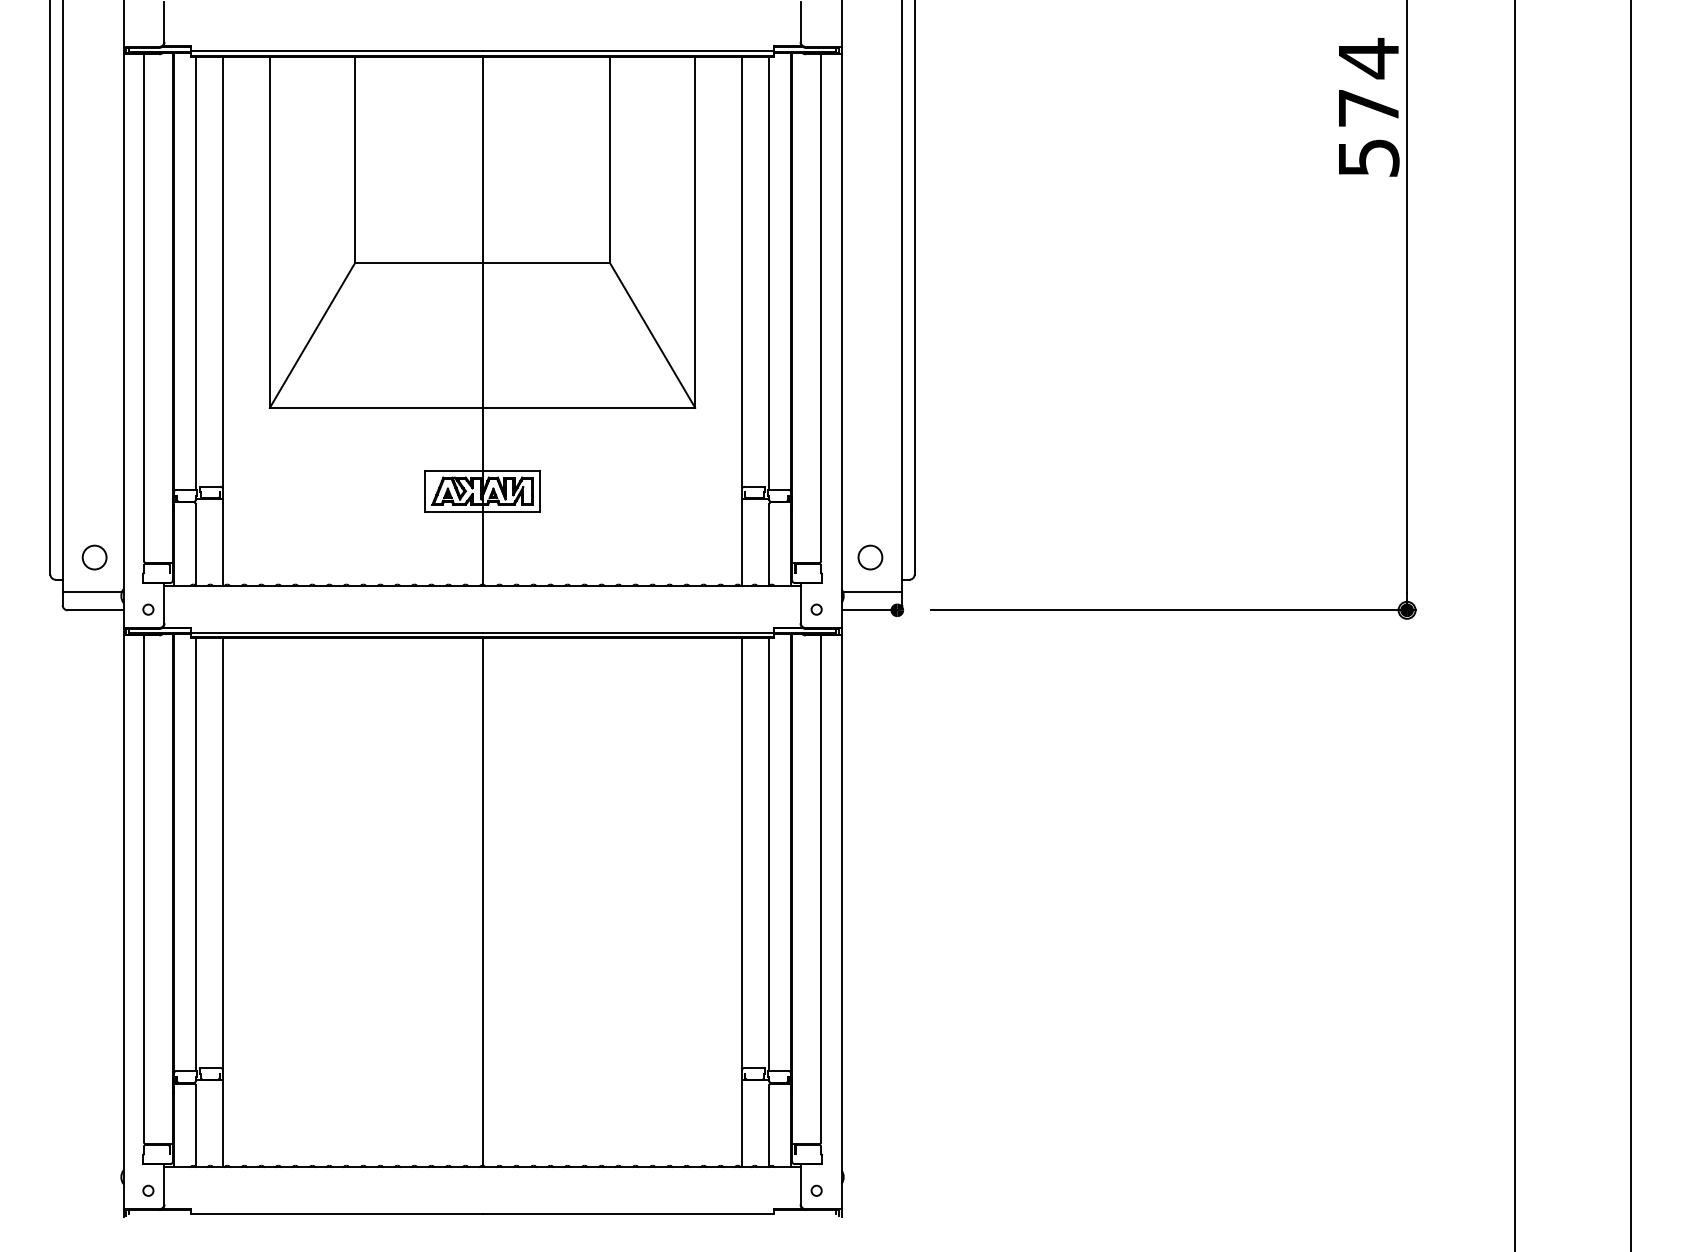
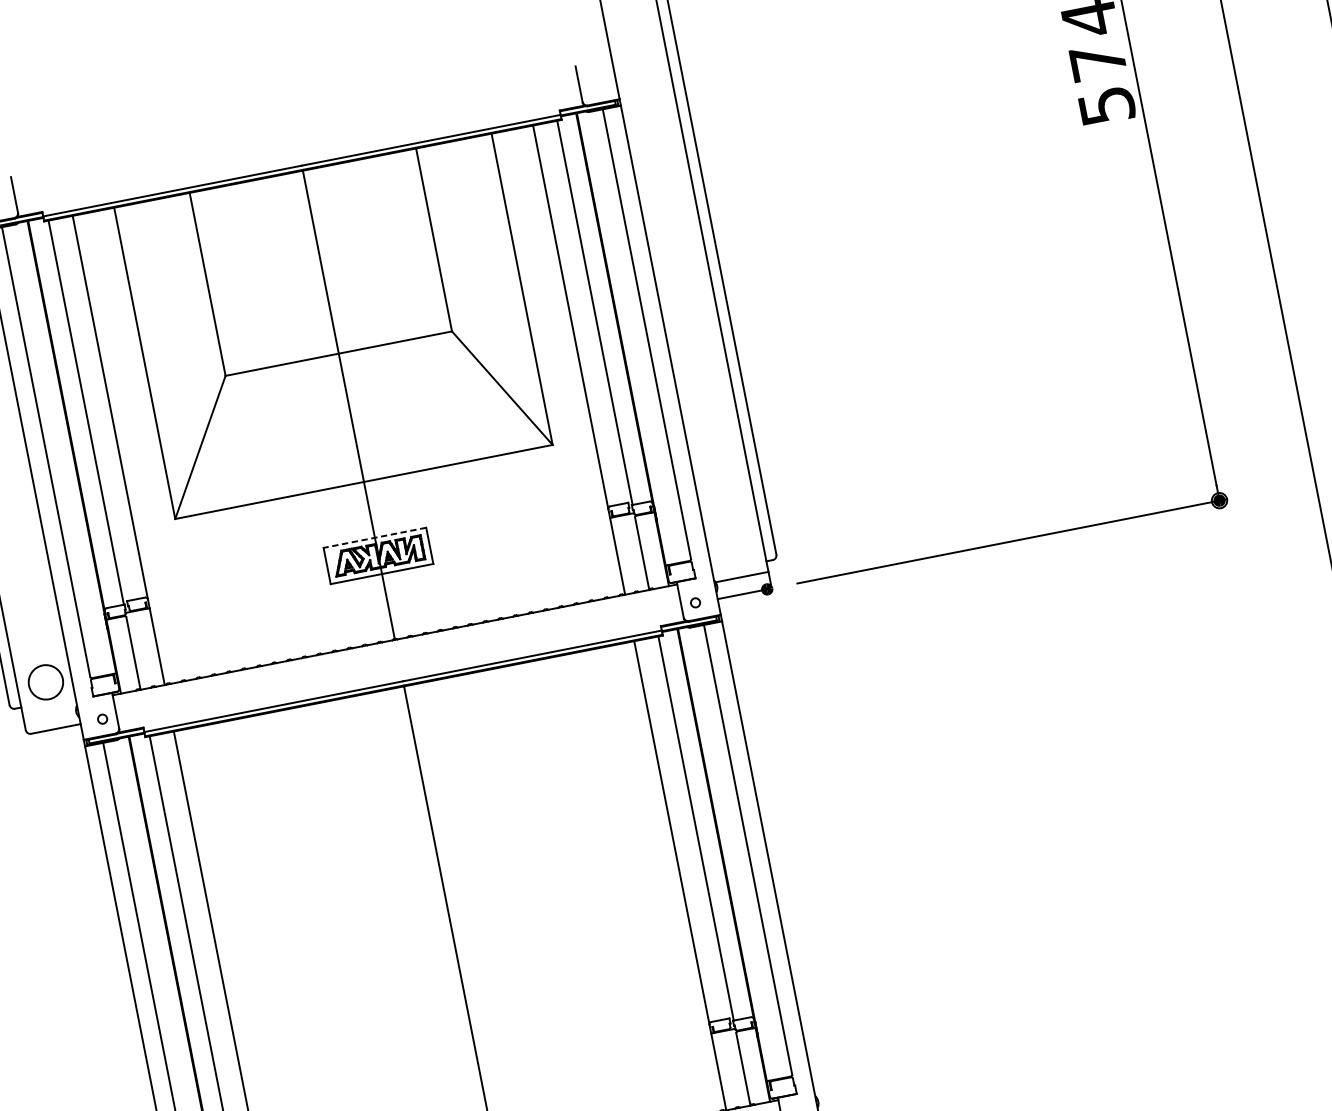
line: (482, 470) -> (374, 537), solid -> dashed
circle: (94, 557) -> (45, 682), size x1.6
circle: (870, 557) -> (734, 547), removed
line: (92, 591) -> (49, 712), removed

